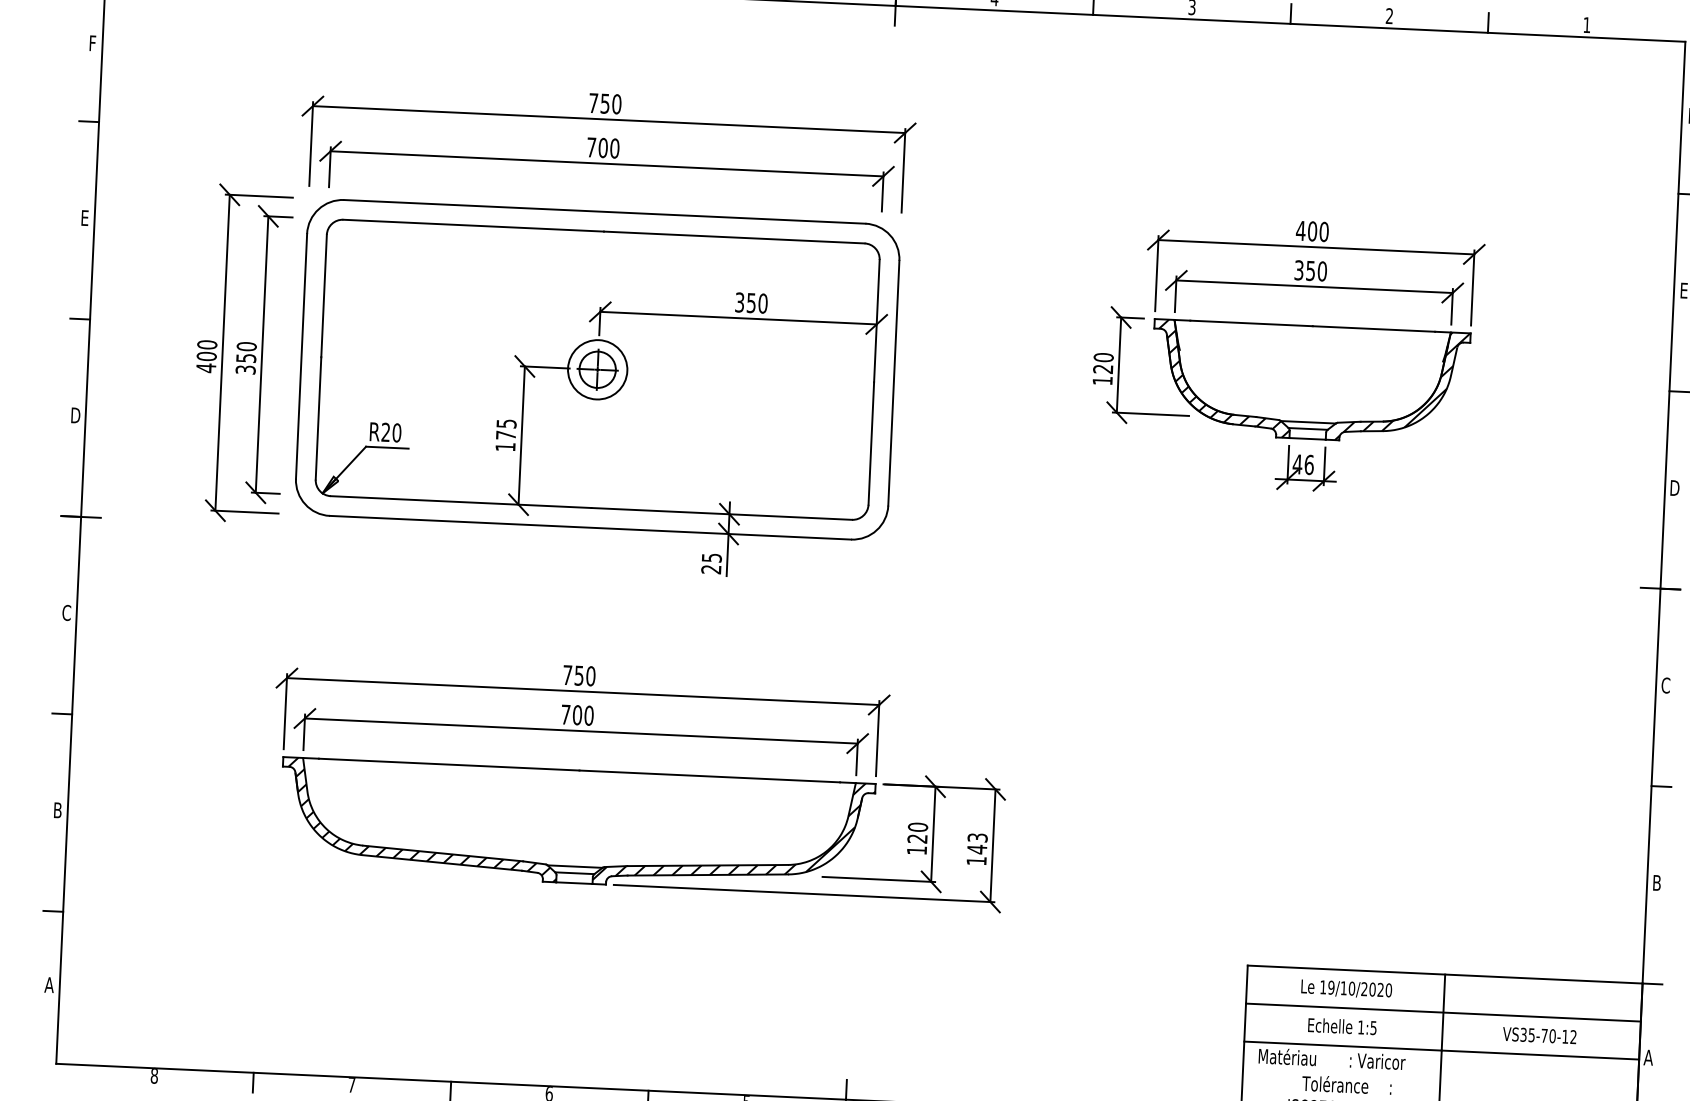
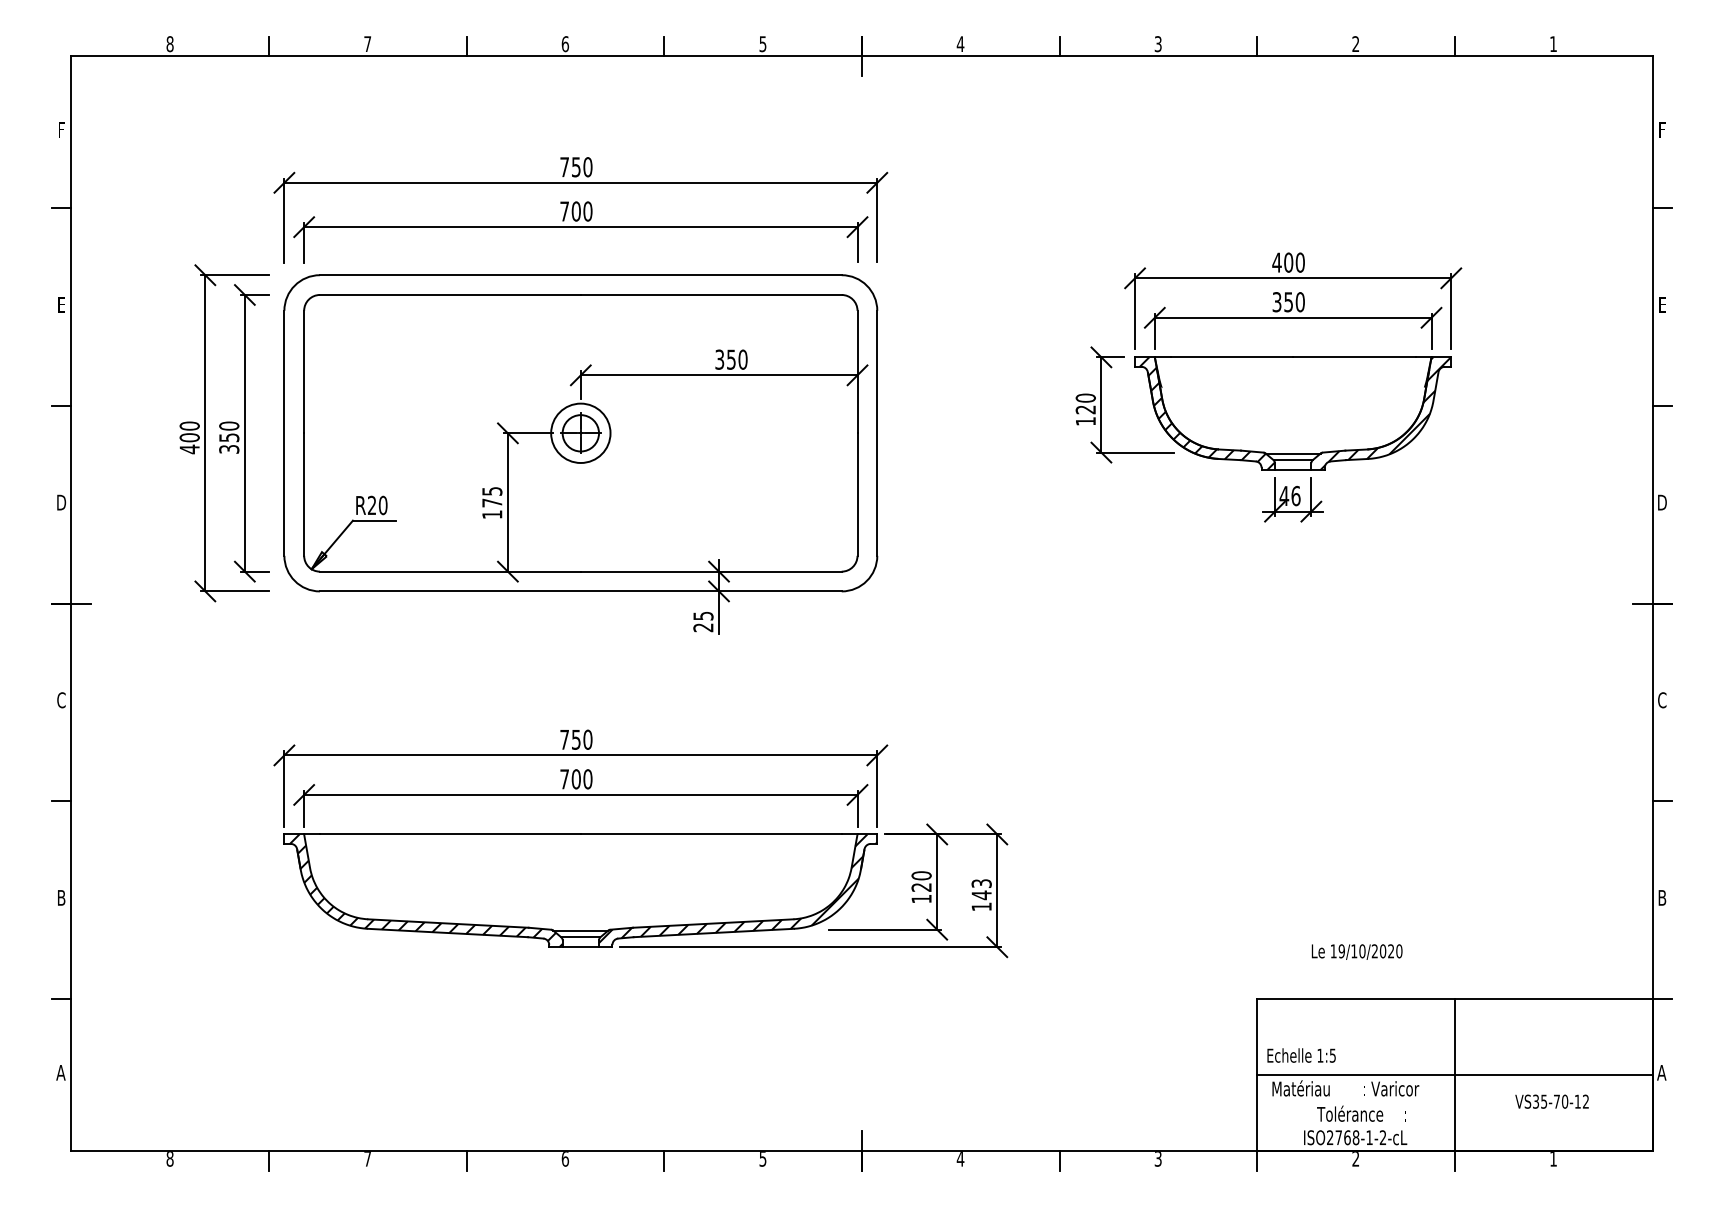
text: (1346, 988) -> (1356, 951), moved
line: (1443, 1012) -> (1454, 1037), removed
text: (1342, 1026) -> (1301, 1055), moved
text: (1539, 1035) -> (1551, 1101), moved

